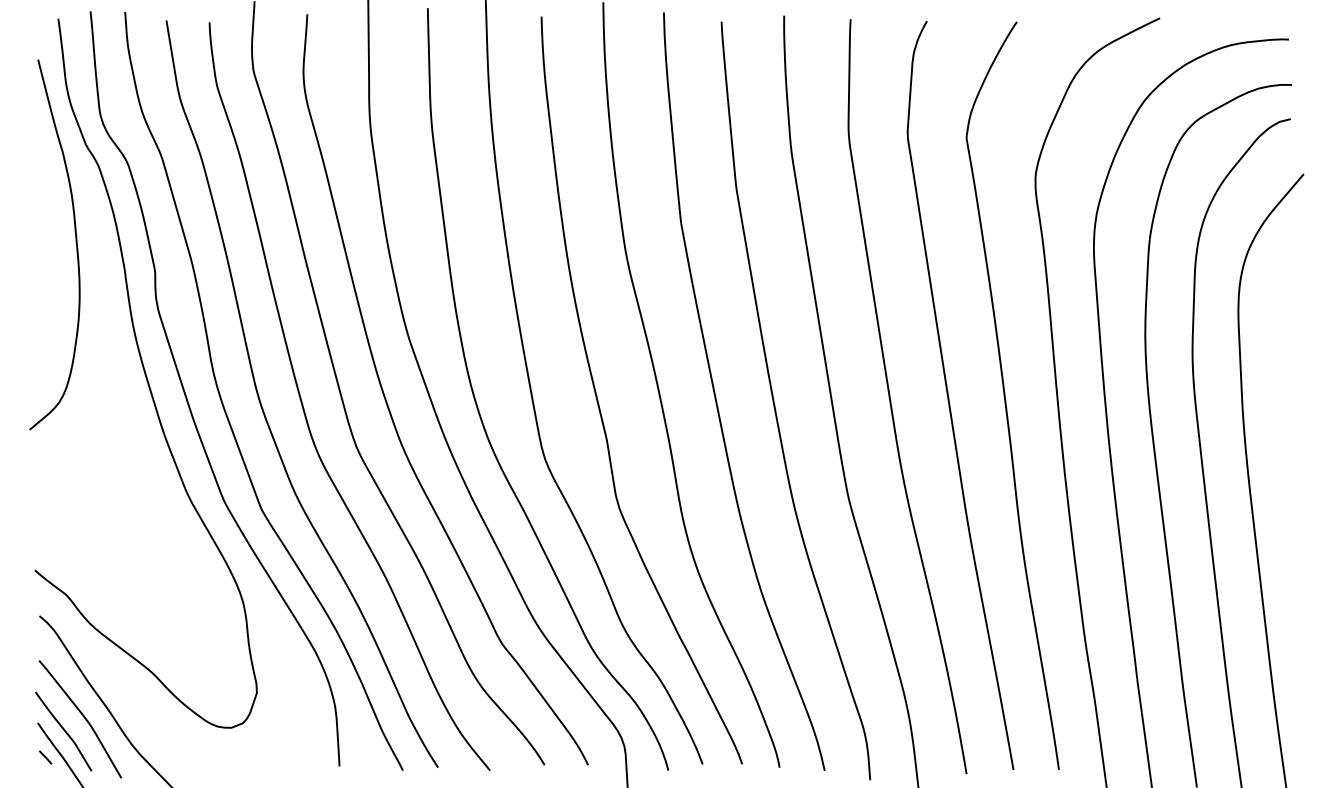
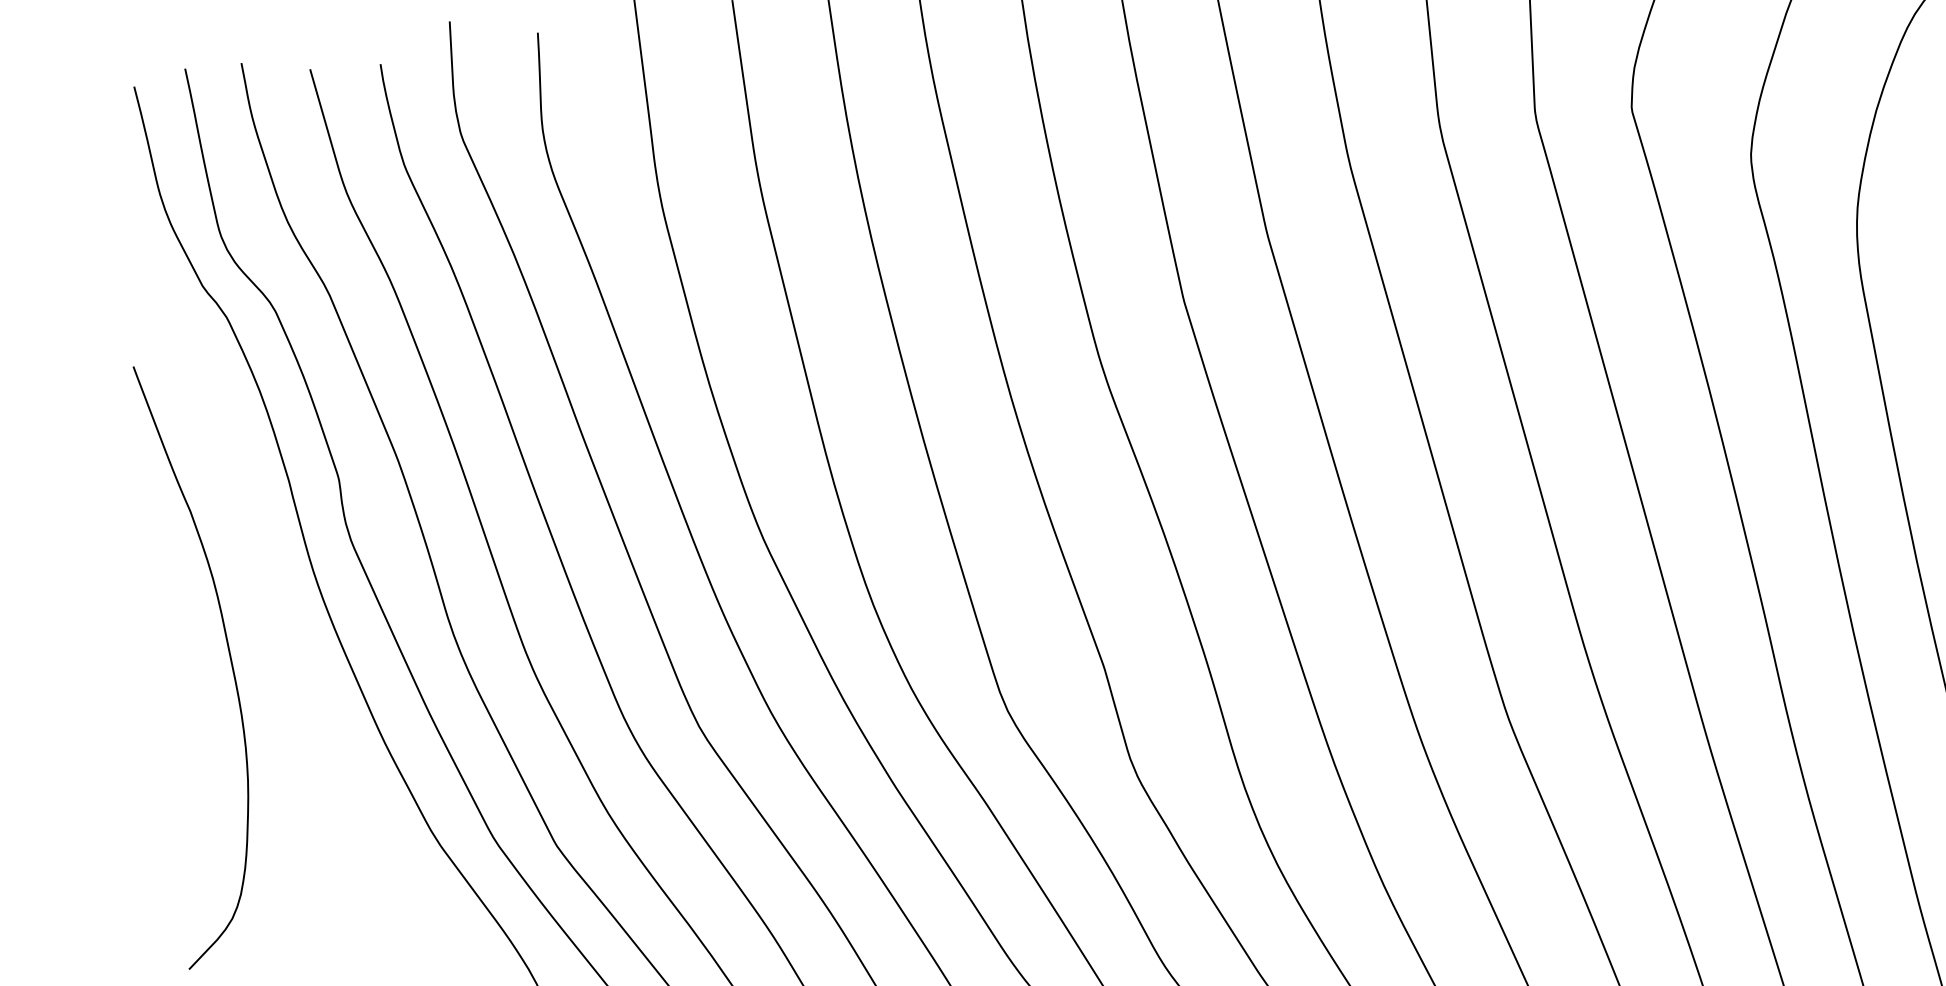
curve: (75, 243) -> (228, 658), moved

